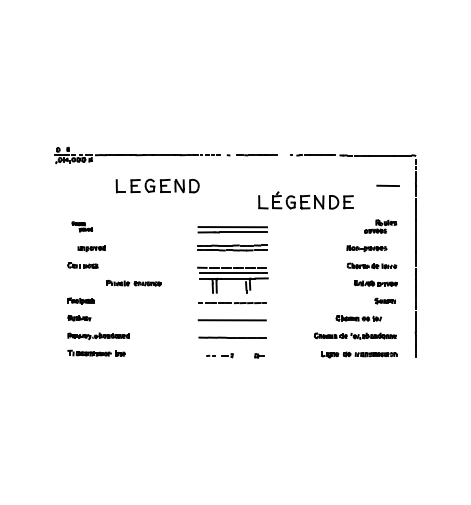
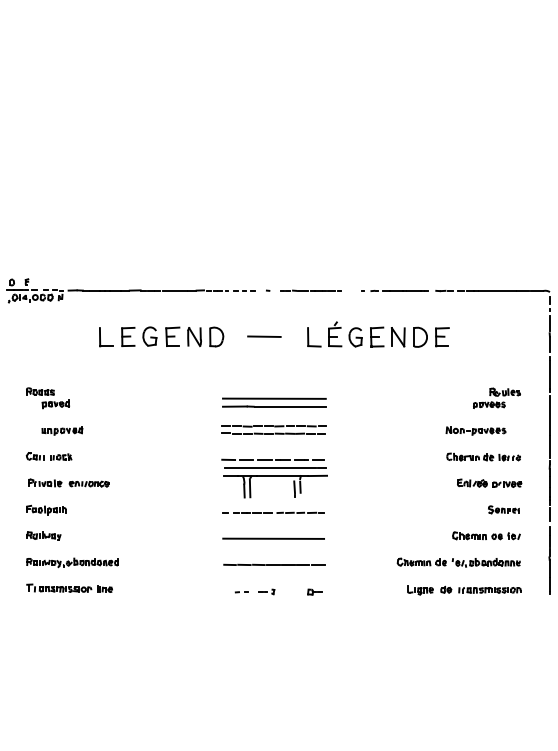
line: (387, 185) -> (263, 336), moved
part: (305, 200) -> (377, 334), moved
part: (82, 226) -> (48, 397), size x1.43
part: (133, 282) -> (67, 481), moved
part: (358, 318) -> (485, 536), moved

